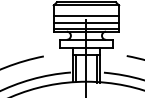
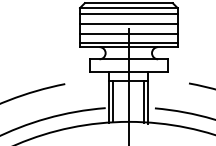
line: (86, 9) -> (128, 14), added

